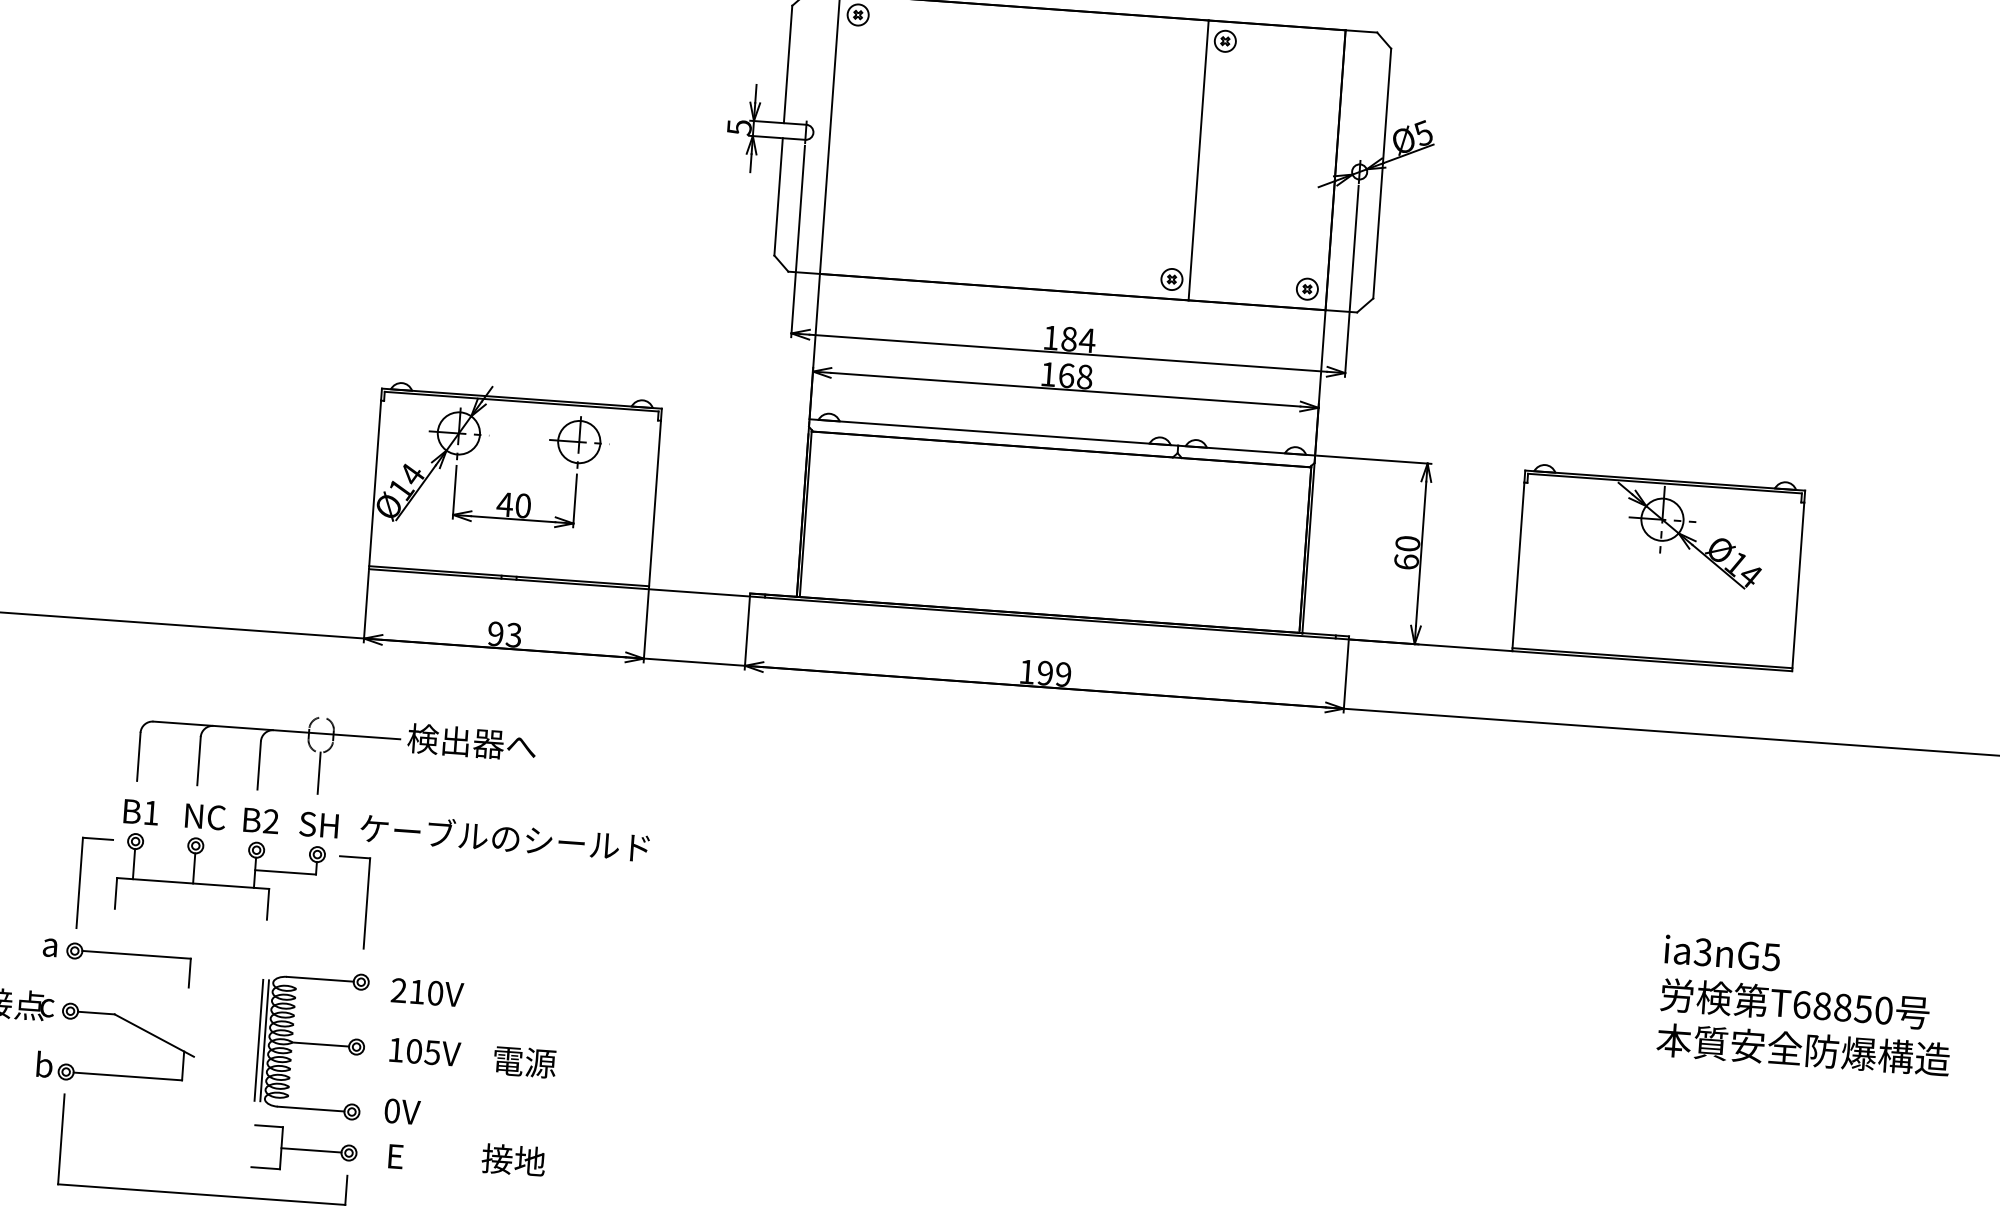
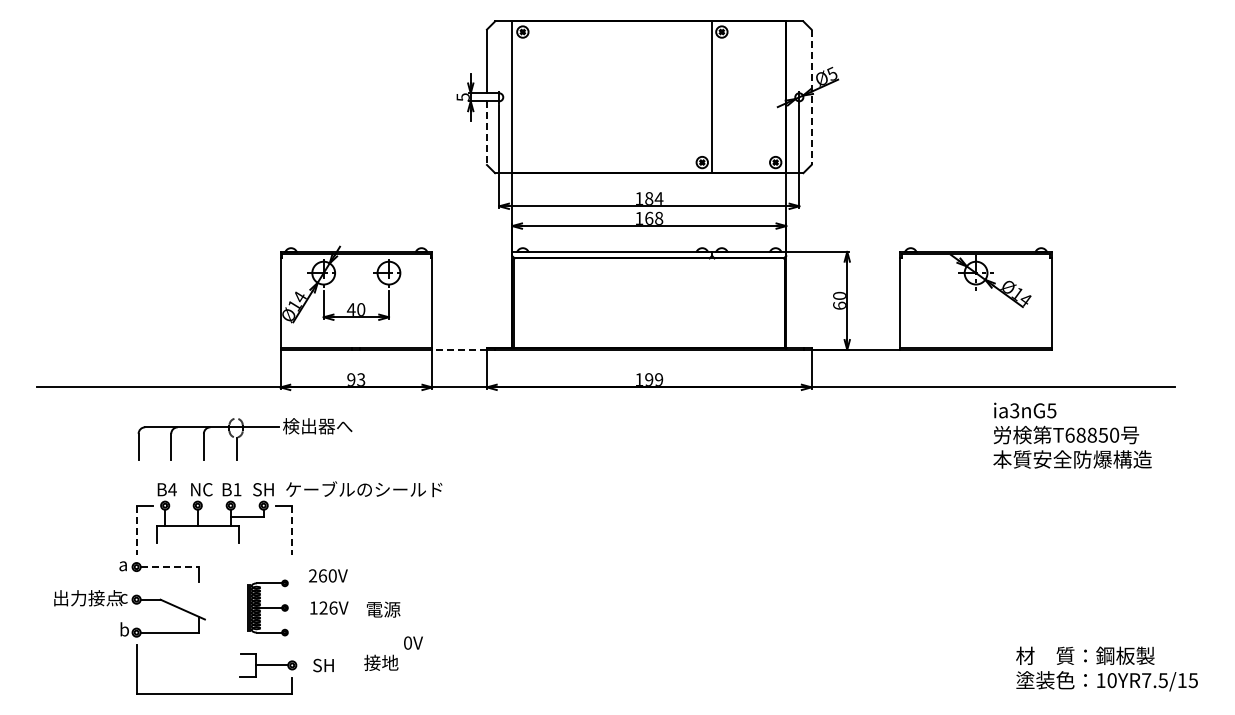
line: (1382, 173) -> (811, 97), solid -> dashed
line: (777, 197) -> (486, 133), solid -> dashed
line: (699, 592) -> (459, 349), solid -> dashed
part: (335, 757) -> (244, 439), moved
text: (151, 812) -> (172, 489), B1 -> B4
text: (271, 821) -> (237, 489), B2 -> B1
line: (79, 883) -> (136, 530), solid -> dashed
line: (367, 904) -> (292, 530), solid -> dashed
line: (137, 954) -> (170, 566), solid -> dashed
text: (418, 991) -> (323, 575), 210V -> 260V
text: (1806, 1005) -> (1072, 435), moved
part: (310, 1042) -> (267, 607), size x0.7
text: (423, 1050) -> (328, 607), 105V -> 126V
text: (402, 1110) -> (413, 642), moved
text: (406, 1157) -> (323, 665), E -> SH

